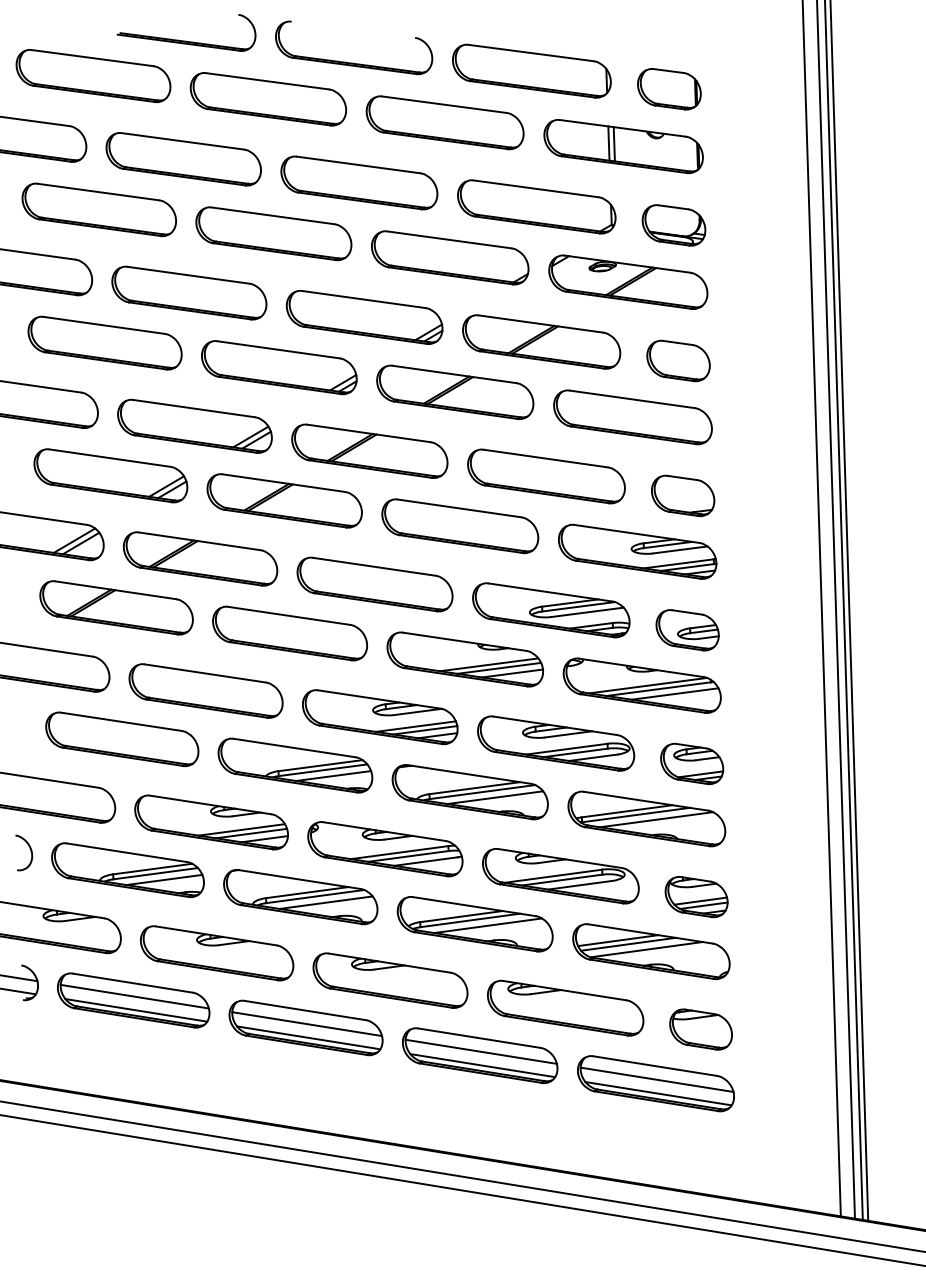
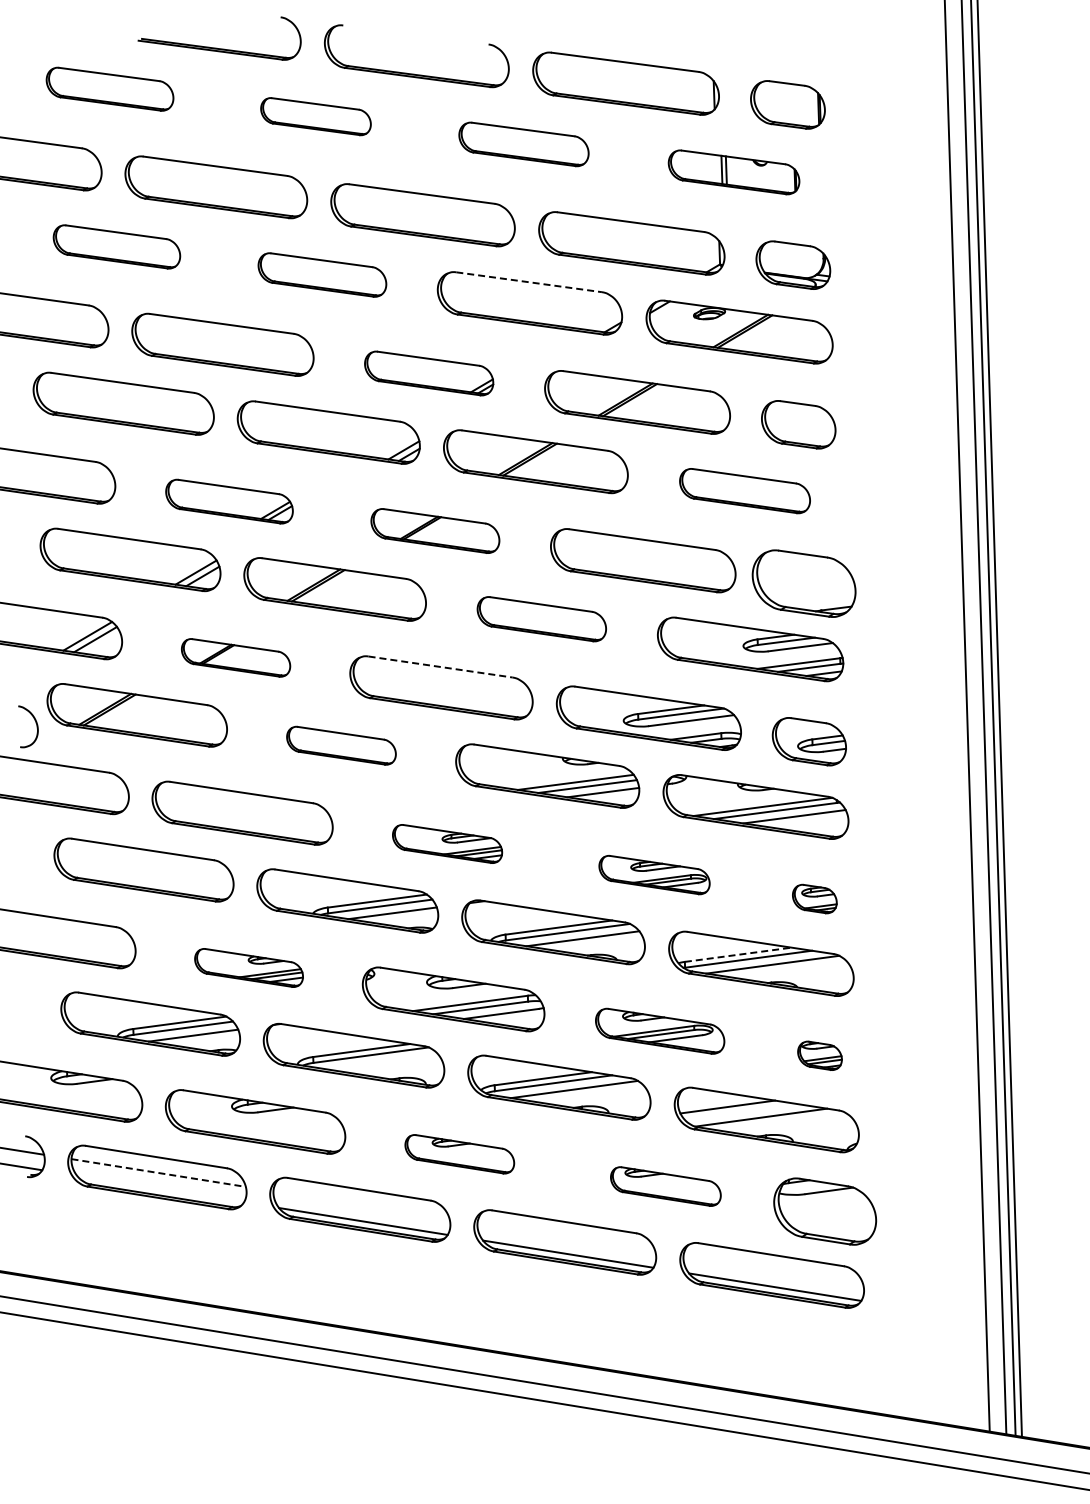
part: (92, 75) -> (109, 88), size x0.7
part: (268, 99) -> (315, 116), size x0.6
part: (444, 122) -> (523, 144), size x0.7
part: (623, 146) -> (733, 172), size x0.7
part: (98, 209) -> (116, 246), size x0.7
part: (273, 233) -> (322, 274), size x0.7
line: (449, 240) -> (529, 282), solid -> dashed
part: (364, 317) -> (428, 373), size x0.7
part: (632, 416) -> (744, 490), size x0.7
part: (194, 426) -> (229, 501), size x0.7
part: (369, 450) -> (435, 530), size x0.7
part: (682, 495) -> (803, 583), size x1.4
part: (460, 525) -> (541, 618), size x0.7
part: (200, 558) -> (235, 657), size x0.6
line: (374, 567) -> (440, 667), solid -> dashed
part: (290, 633) -> (341, 745), size x0.6
part: (380, 716) -> (447, 843), size x0.6
part: (556, 743) -> (654, 874), size x0.6
part: (691, 763) -> (814, 898), size x0.6
line: (627, 811) -> (738, 954), solid -> dashed
part: (211, 822) -> (248, 967), size x0.6
curve: (30, 850) -> (35, 723), moved
part: (560, 876) -> (659, 1031), size x0.7
part: (696, 896) -> (819, 1055), size x0.6
line: (325, 902) -> (383, 1062), removed
line: (628, 943) -> (739, 1110), removed
part: (390, 980) -> (459, 1154), size x0.6
line: (135, 997) -> (159, 1173), solid -> dashed
part: (565, 1008) -> (665, 1186), size x0.6
line: (136, 1009) -> (160, 1188), removed
line: (307, 1024) -> (361, 1205), removed
part: (701, 1029) -> (825, 1211), size x1.4
line: (481, 1051) -> (566, 1237), removed
line: (657, 1079) -> (773, 1270), removed

